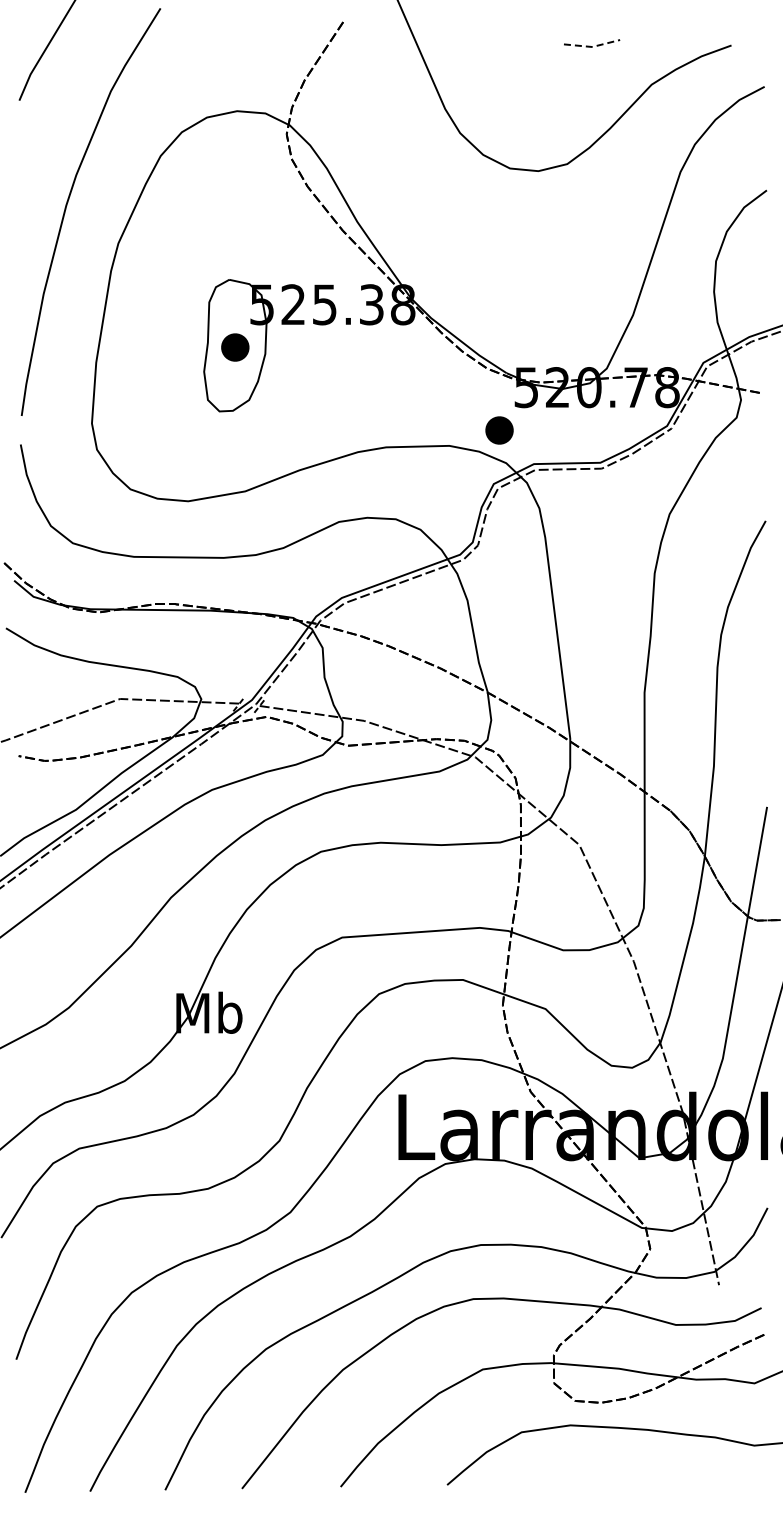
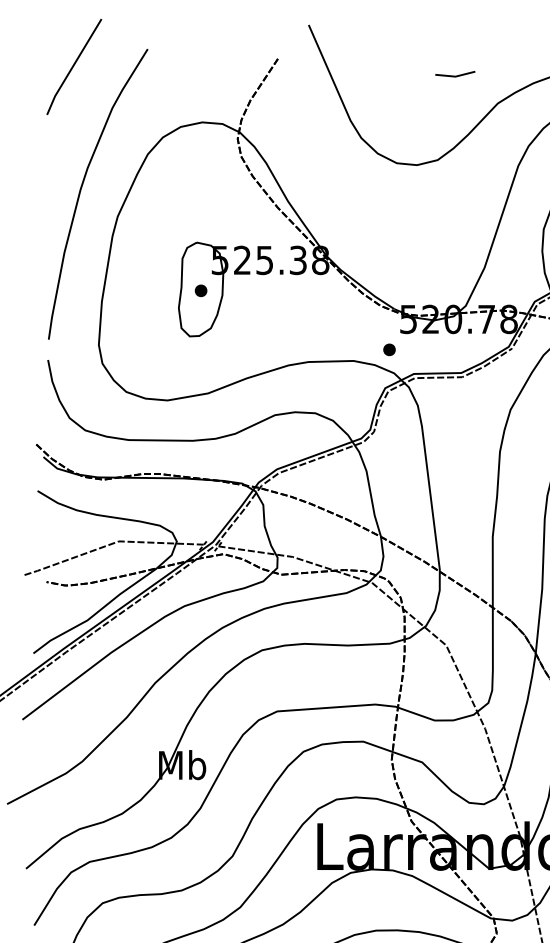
line: (592, 47) -> (455, 77), dashed -> solid
part: (235, 347) -> (201, 290), size x0.62
part: (499, 429) -> (389, 349), size x0.62

